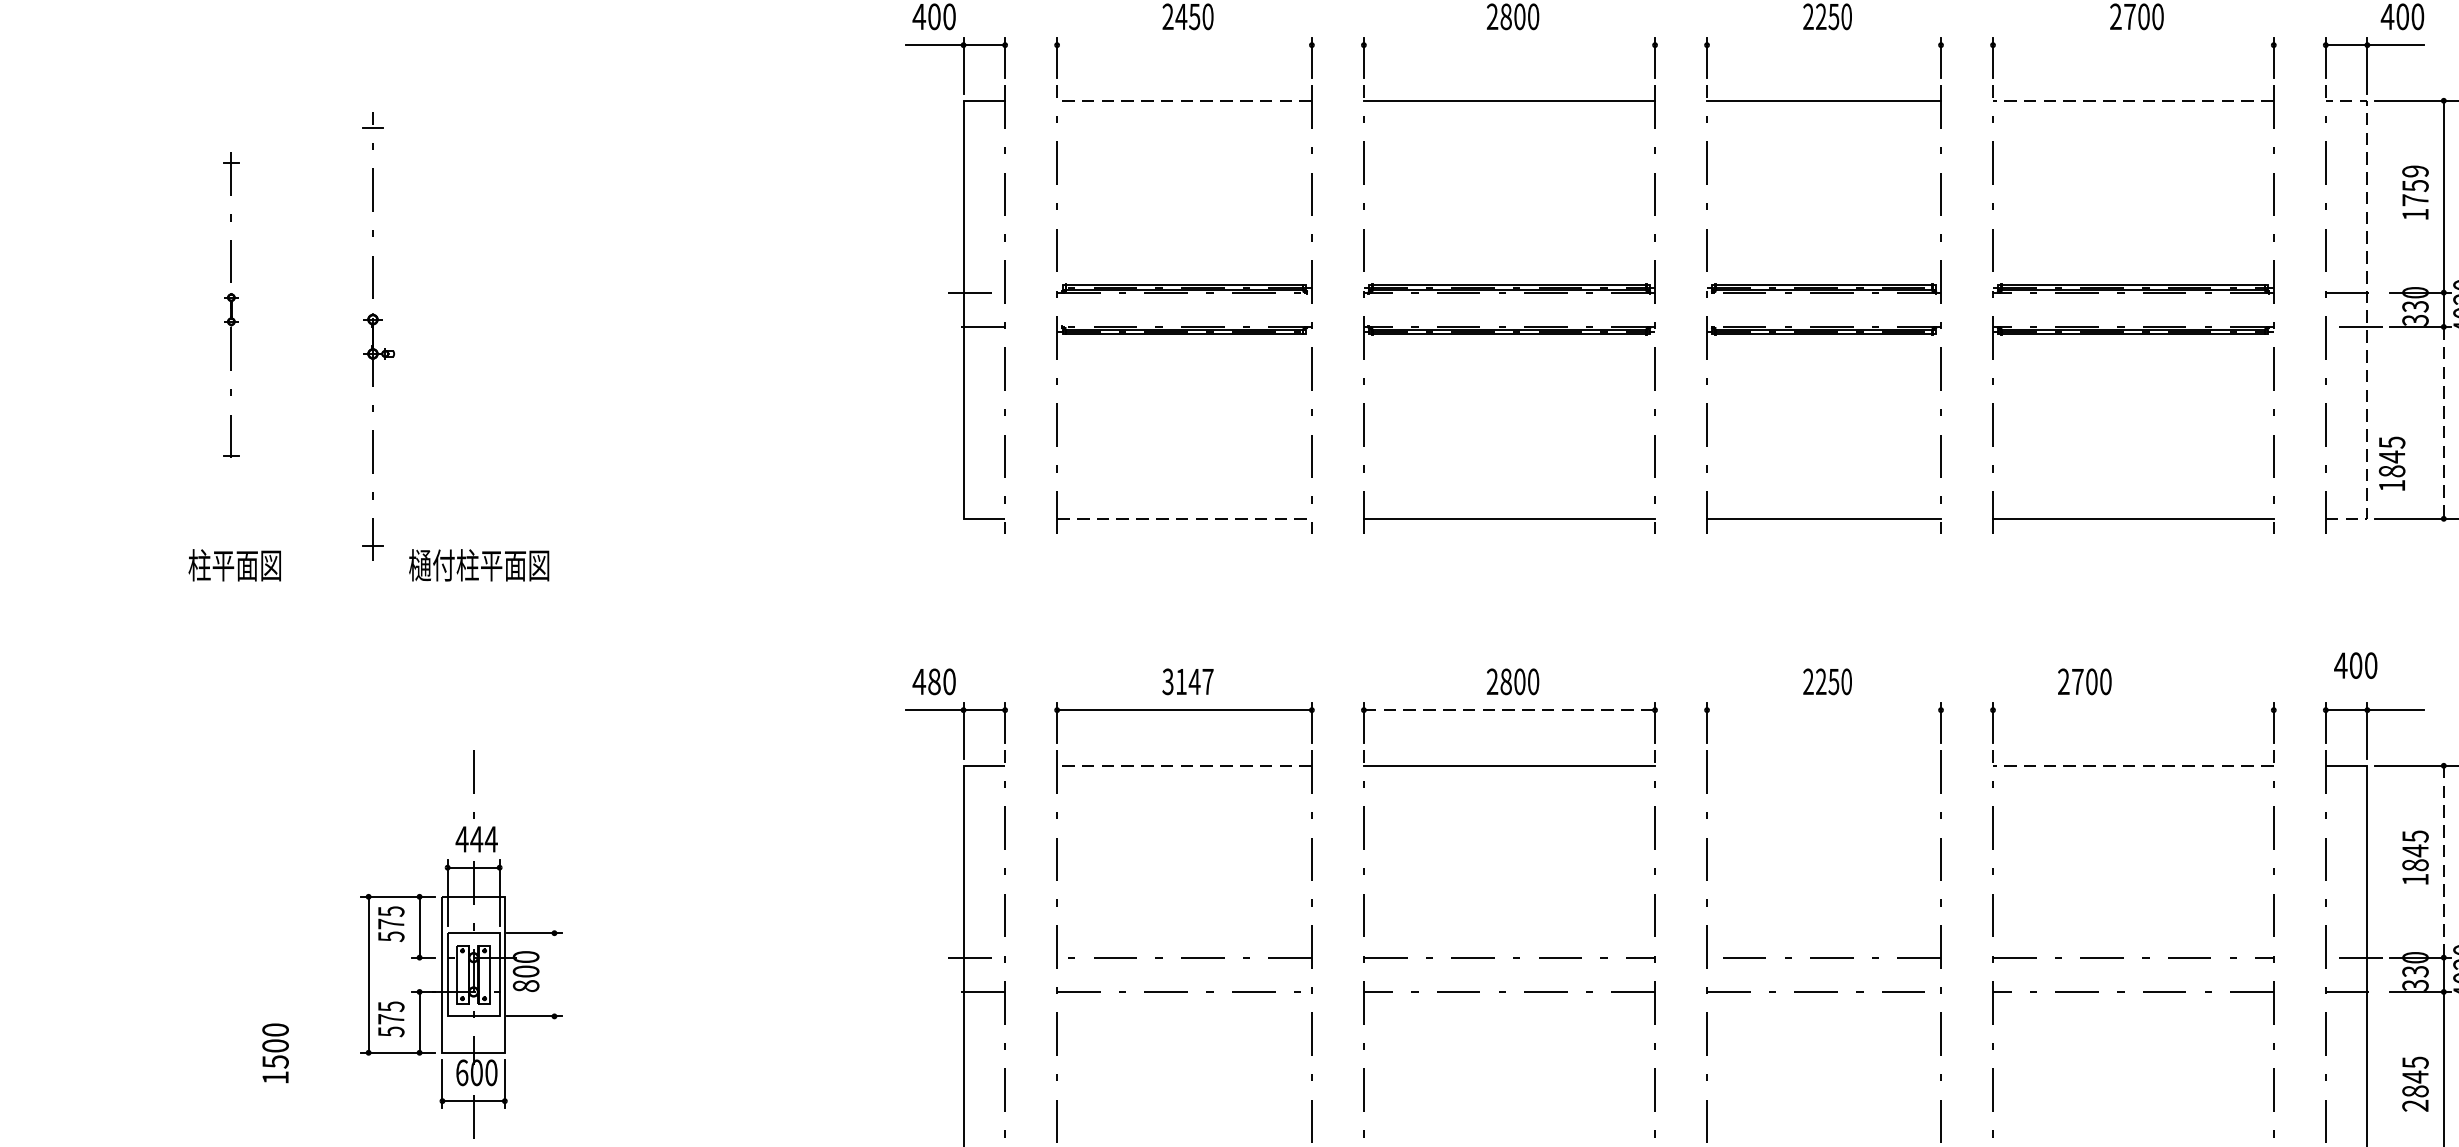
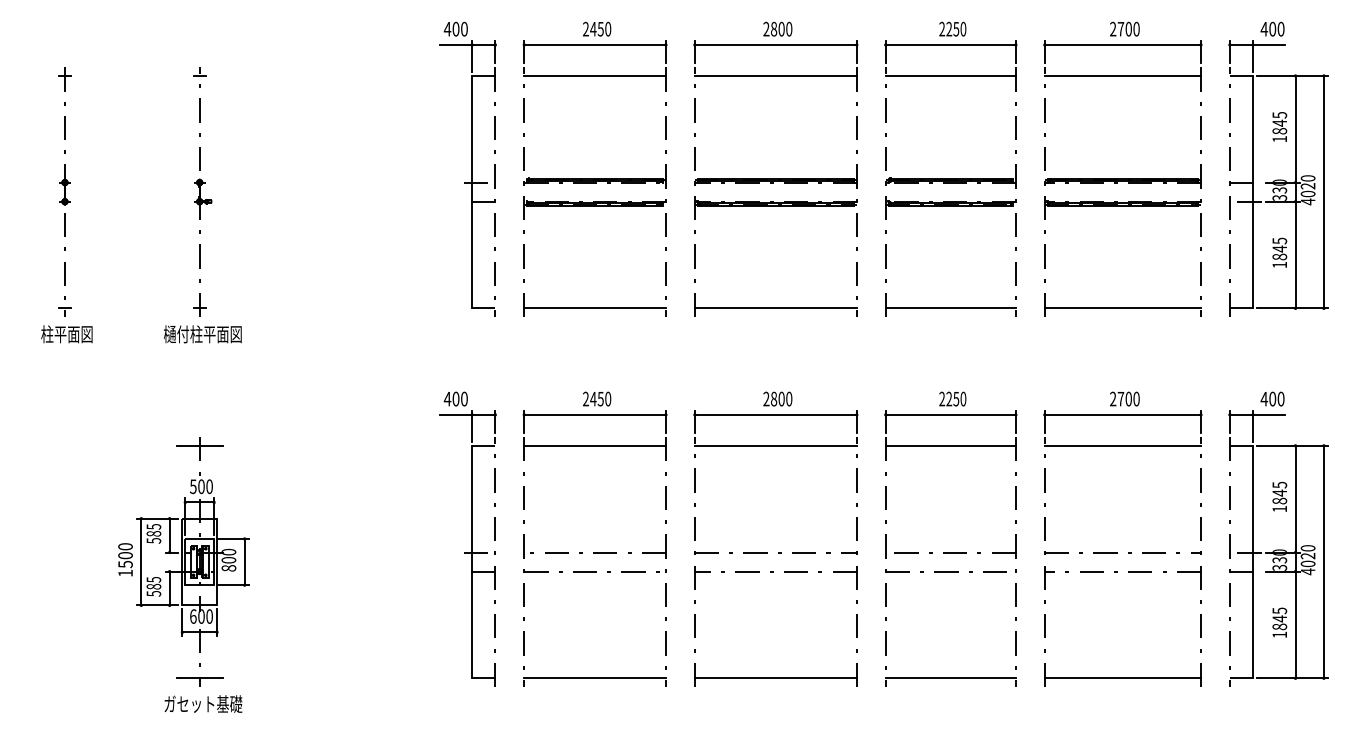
line: (1183, 44) -> (594, 44), added
line: (1508, 44) -> (775, 44), added
line: (1823, 44) -> (950, 44), added
line: (2132, 44) -> (1122, 44), added
line: (1185, 100) -> (595, 75), dashed -> solid
line: (2132, 100) -> (1122, 75), dashed -> solid
text: (2414, 186) -> (1279, 123), 1759 -> 1845
part: (230, 308) -> (64, 191), size x1.43
line: (2368, 308) -> (1253, 191), dashed -> solid
part: (377, 335) -> (202, 191), moved
line: (2443, 423) -> (1295, 255), dashed -> solid
text: (2391, 463) -> (1279, 252), moved
line: (1185, 518) -> (595, 308), dashed -> solid
text: (2355, 664) -> (1272, 398), moved
text: (1186, 680) -> (596, 398), 3147 -> 2450
text: (2084, 680) -> (1124, 398), moved
text: (933, 682) -> (455, 399), 480 -> 400
line: (1508, 709) -> (775, 414), dashed -> solid
line: (1823, 709) -> (950, 414), added
line: (2132, 709) -> (1122, 414), added
line: (473, 765) -> (199, 445), added
line: (1185, 765) -> (595, 445), dashed -> solid
line: (1823, 765) -> (950, 445), added
line: (2132, 765) -> (1122, 445), dashed -> solid
text: (476, 838) -> (201, 486), 444 -> 500
line: (2443, 862) -> (1295, 499), dashed -> solid
text: (390, 923) -> (153, 533), 575 -> 585
line: (554, 973) -> (244, 561), added
text: (390, 1018) -> (153, 586), 575 -> 585
text: (275, 1052) -> (125, 559), moved
text: (2414, 1105) -> (1279, 634), 2845 -> 1845

